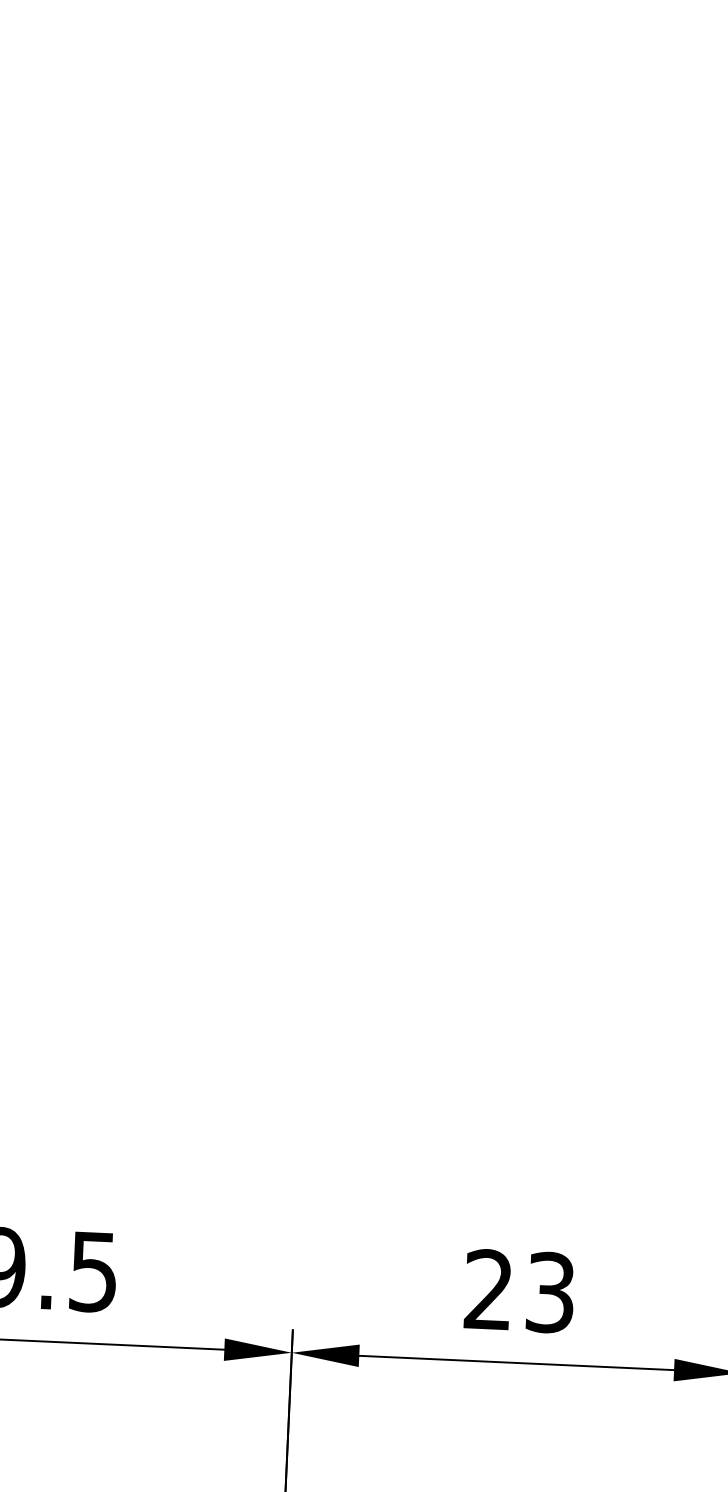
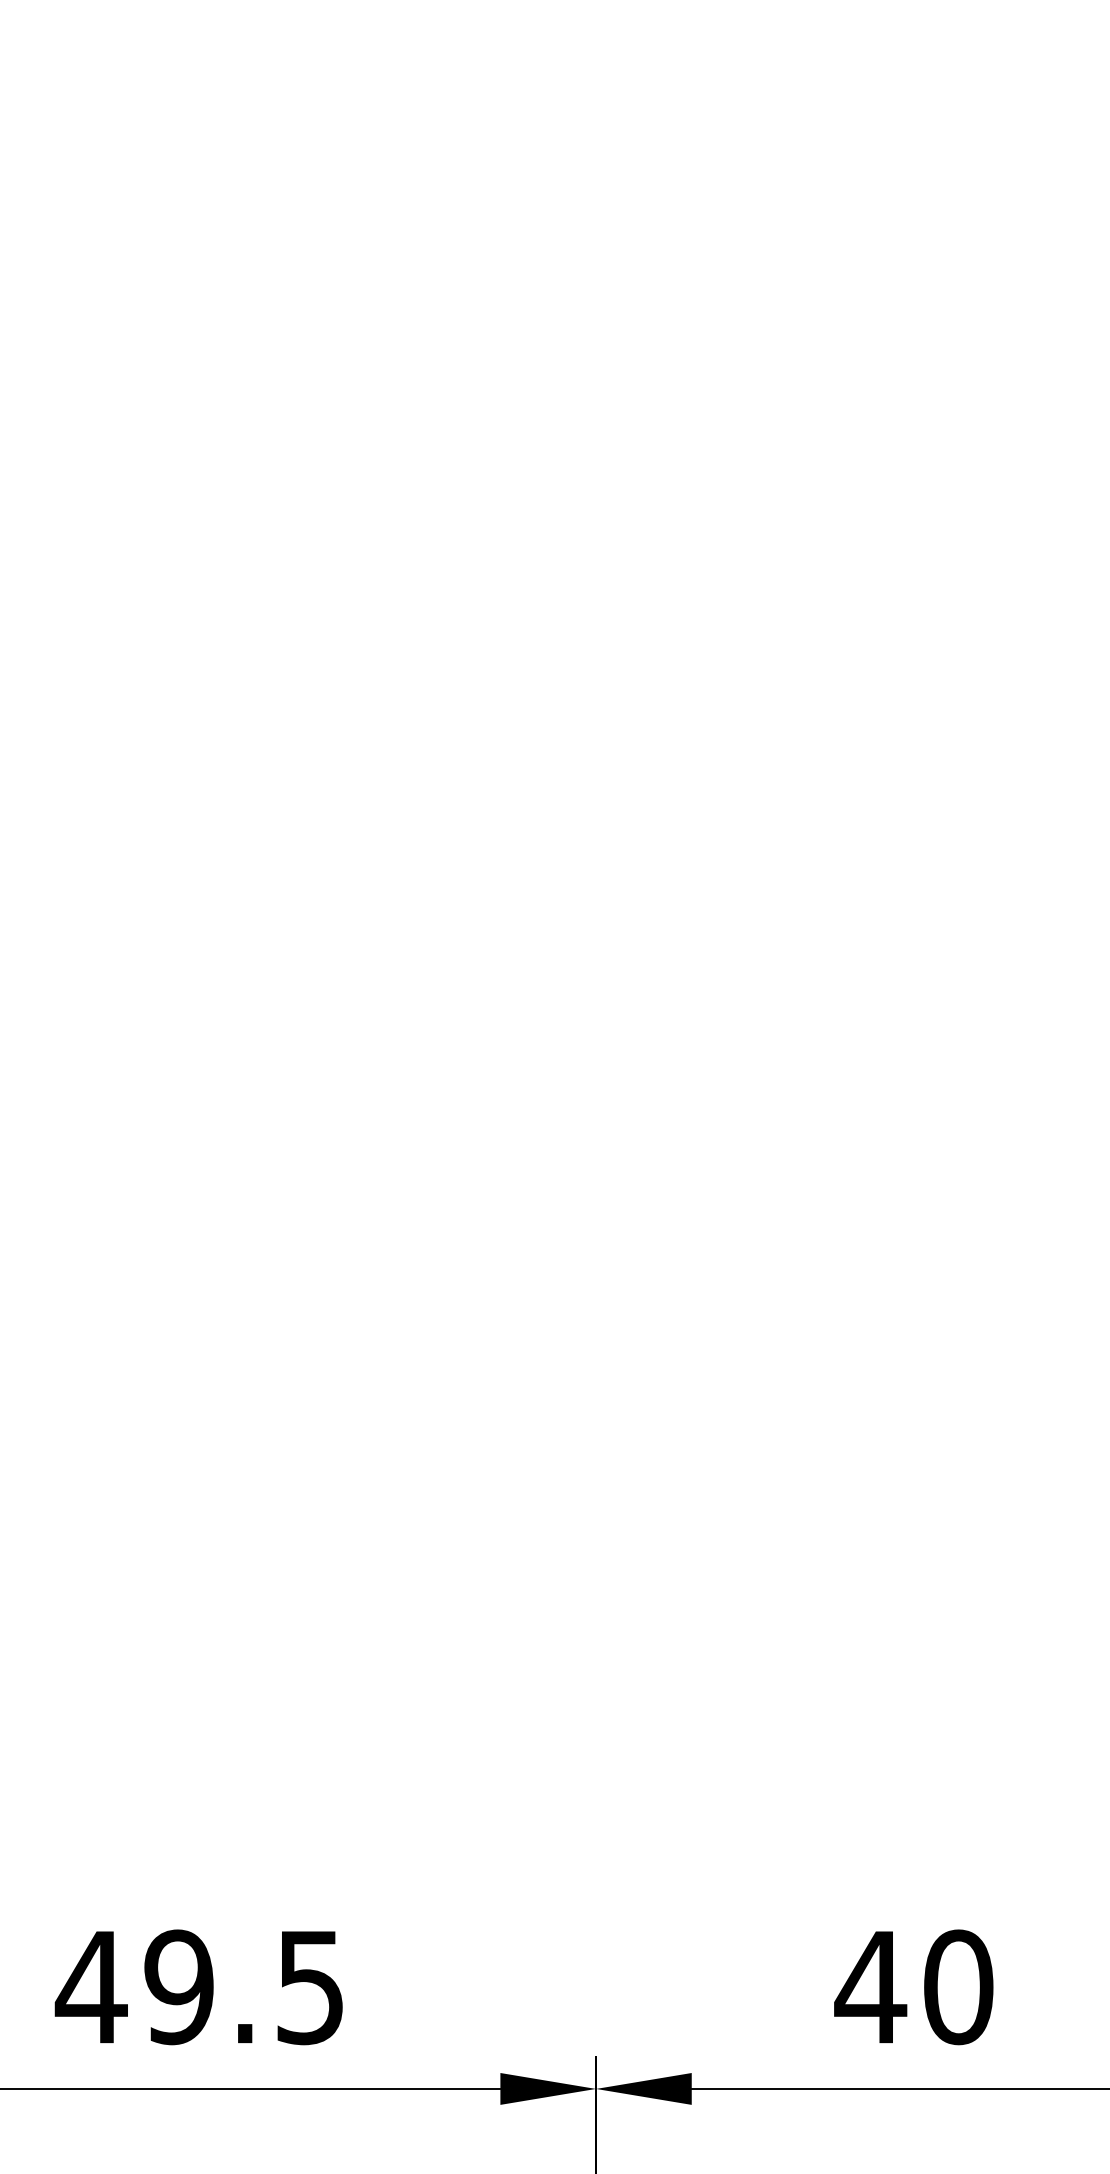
text: (518, 1291) -> (913, 1987), 23 -> 40

